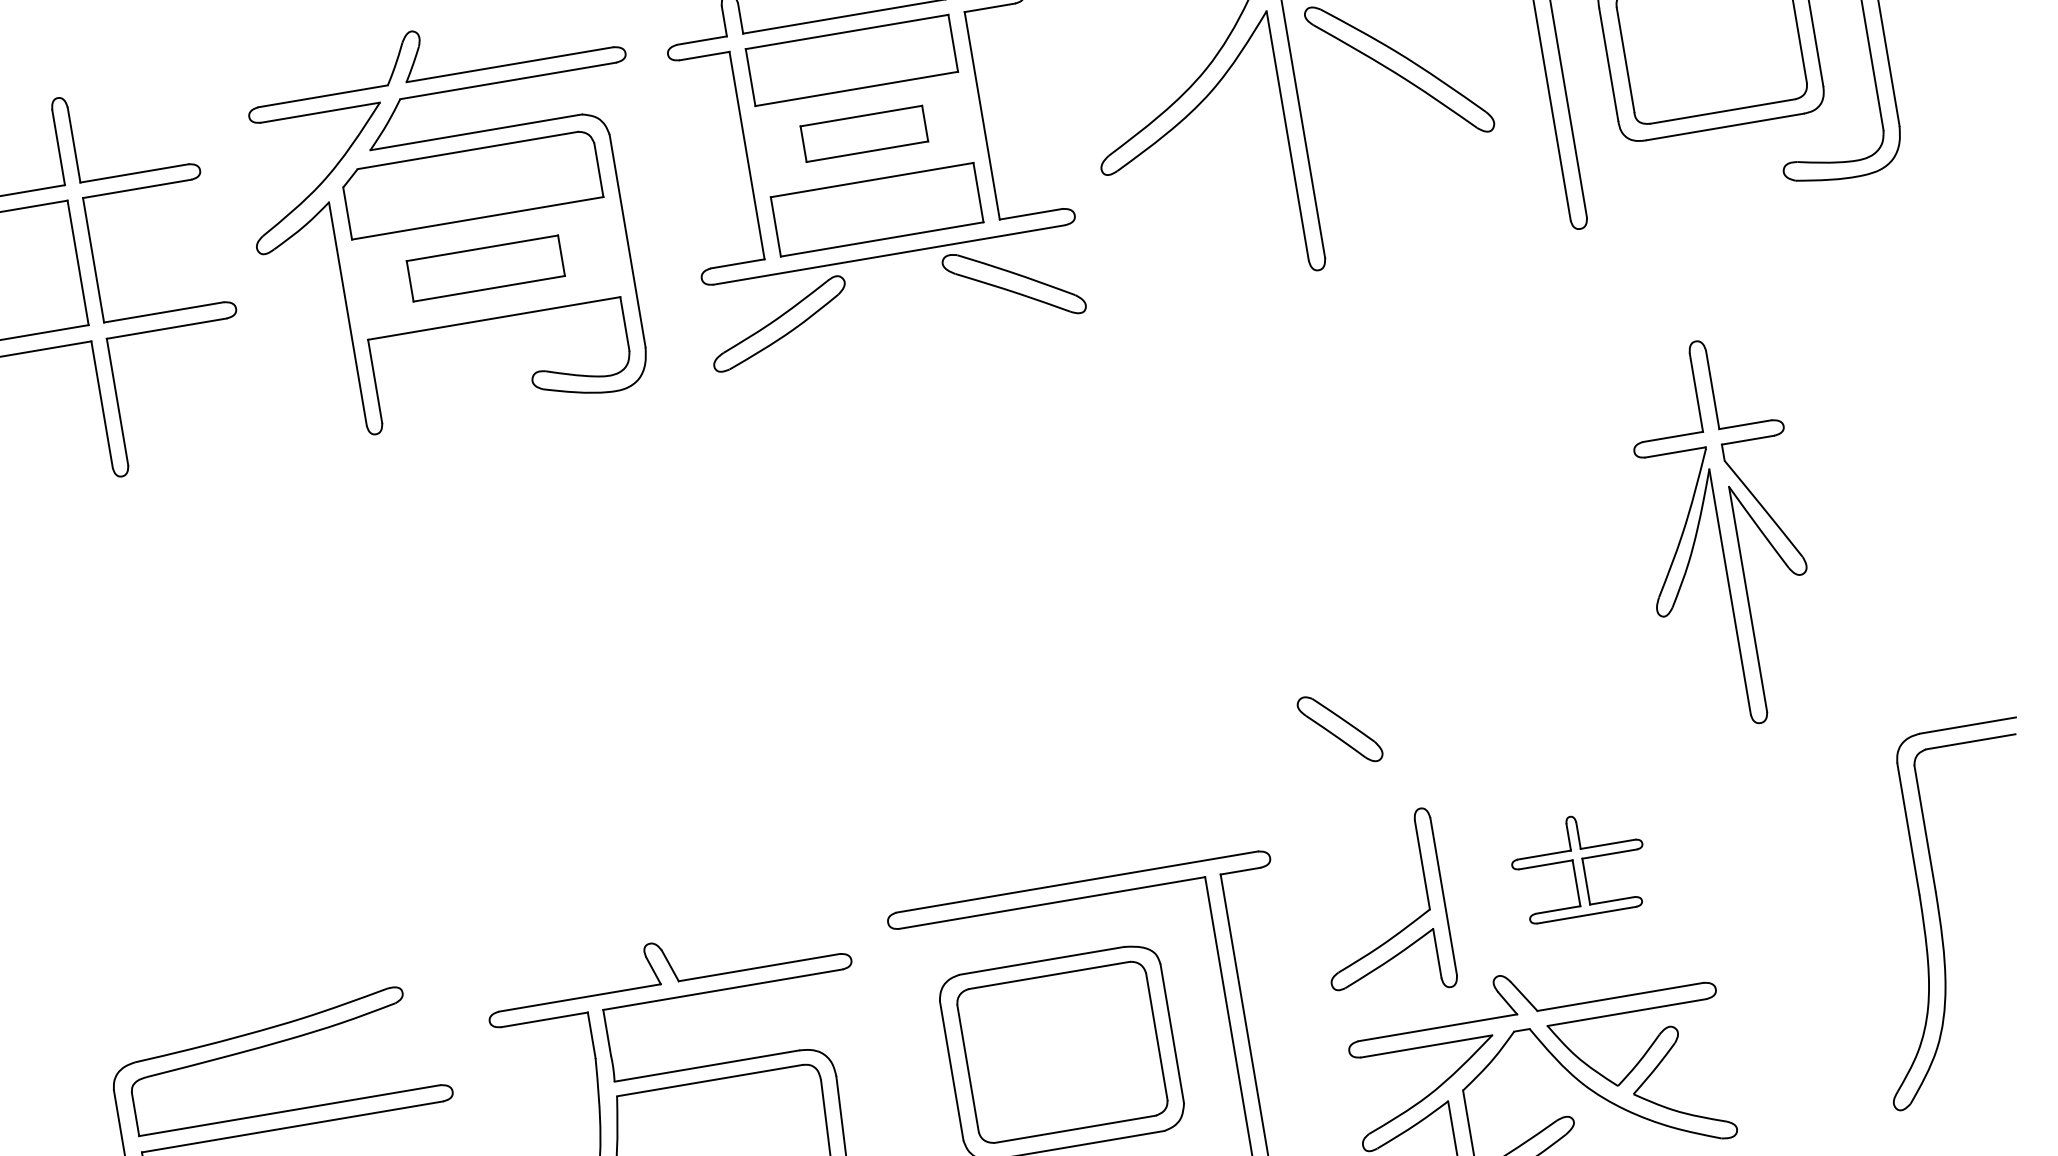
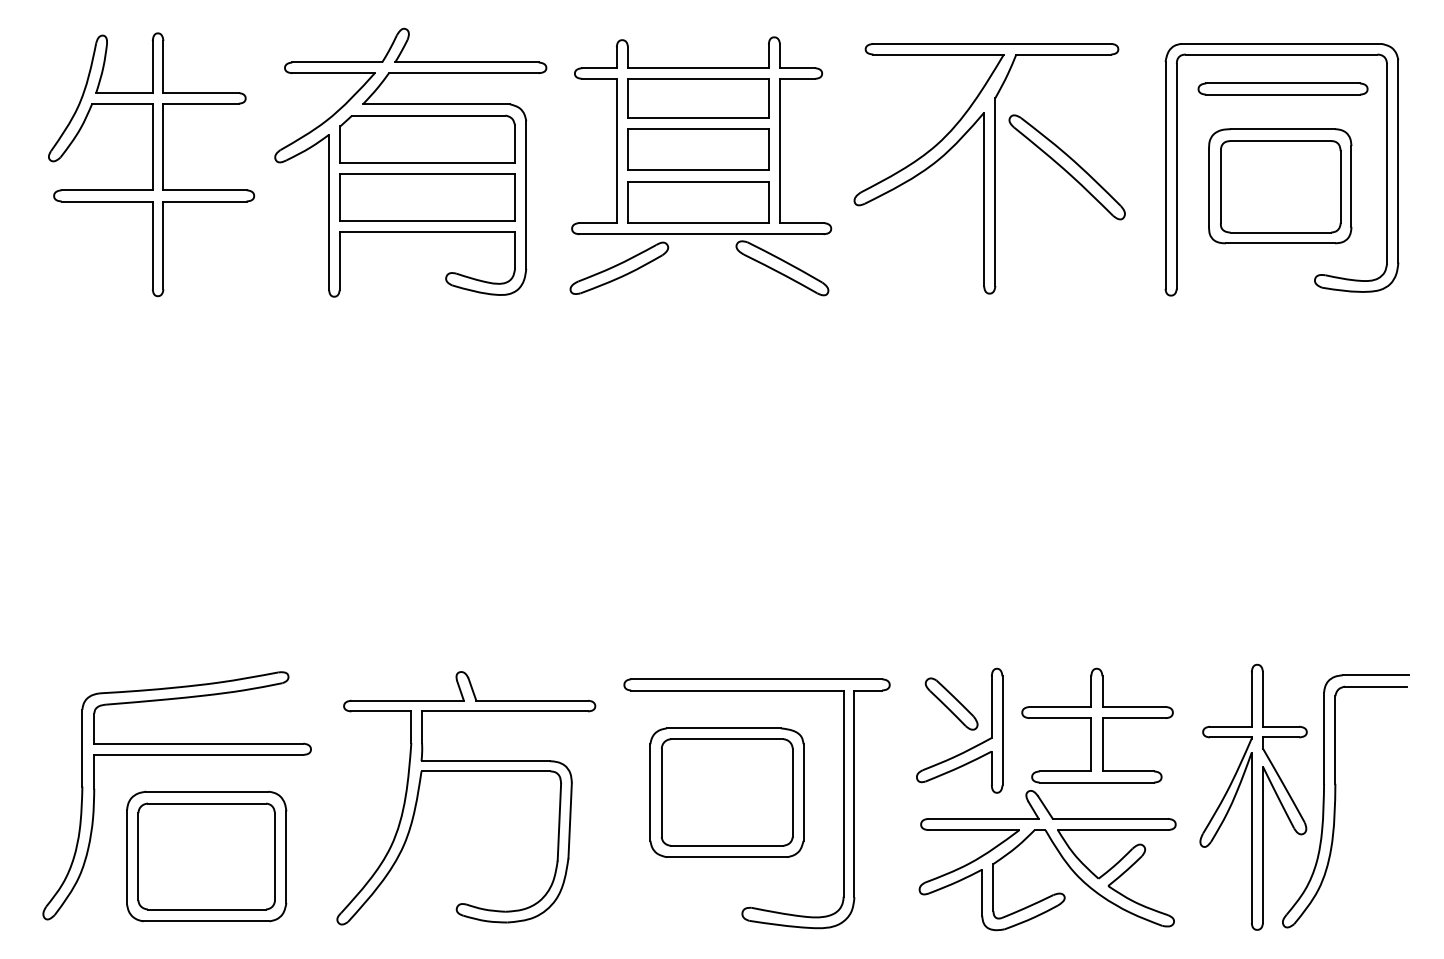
part: (864, 133) -> (698, 149), size x1.67
part: (485, 268) -> (427, 197), size x1.67
part: (1722, 531) -> (1253, 796), moved
part: (1339, 728) -> (951, 703), moved
part: (1579, 865) -> (1097, 725), size x1.67

